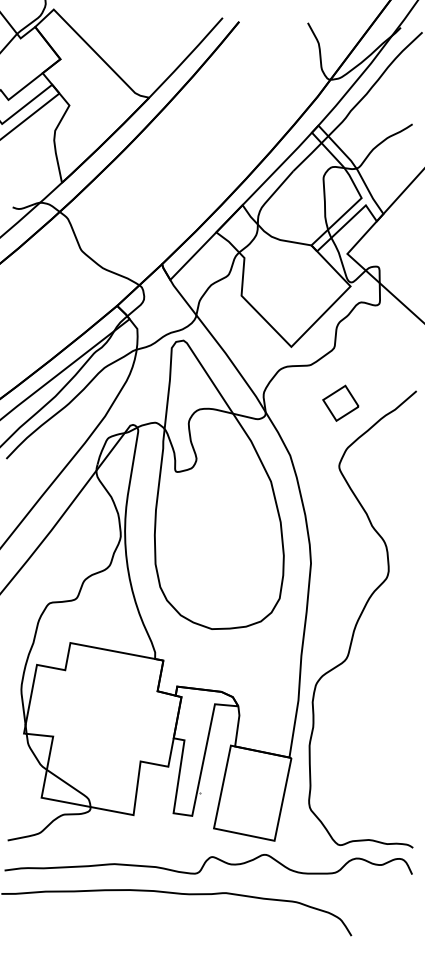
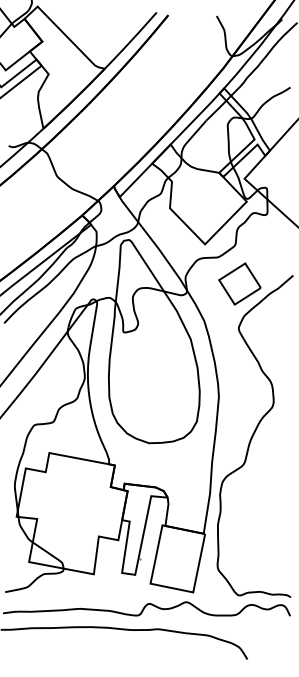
part: (340, 403) -> (239, 284), size x1.67

